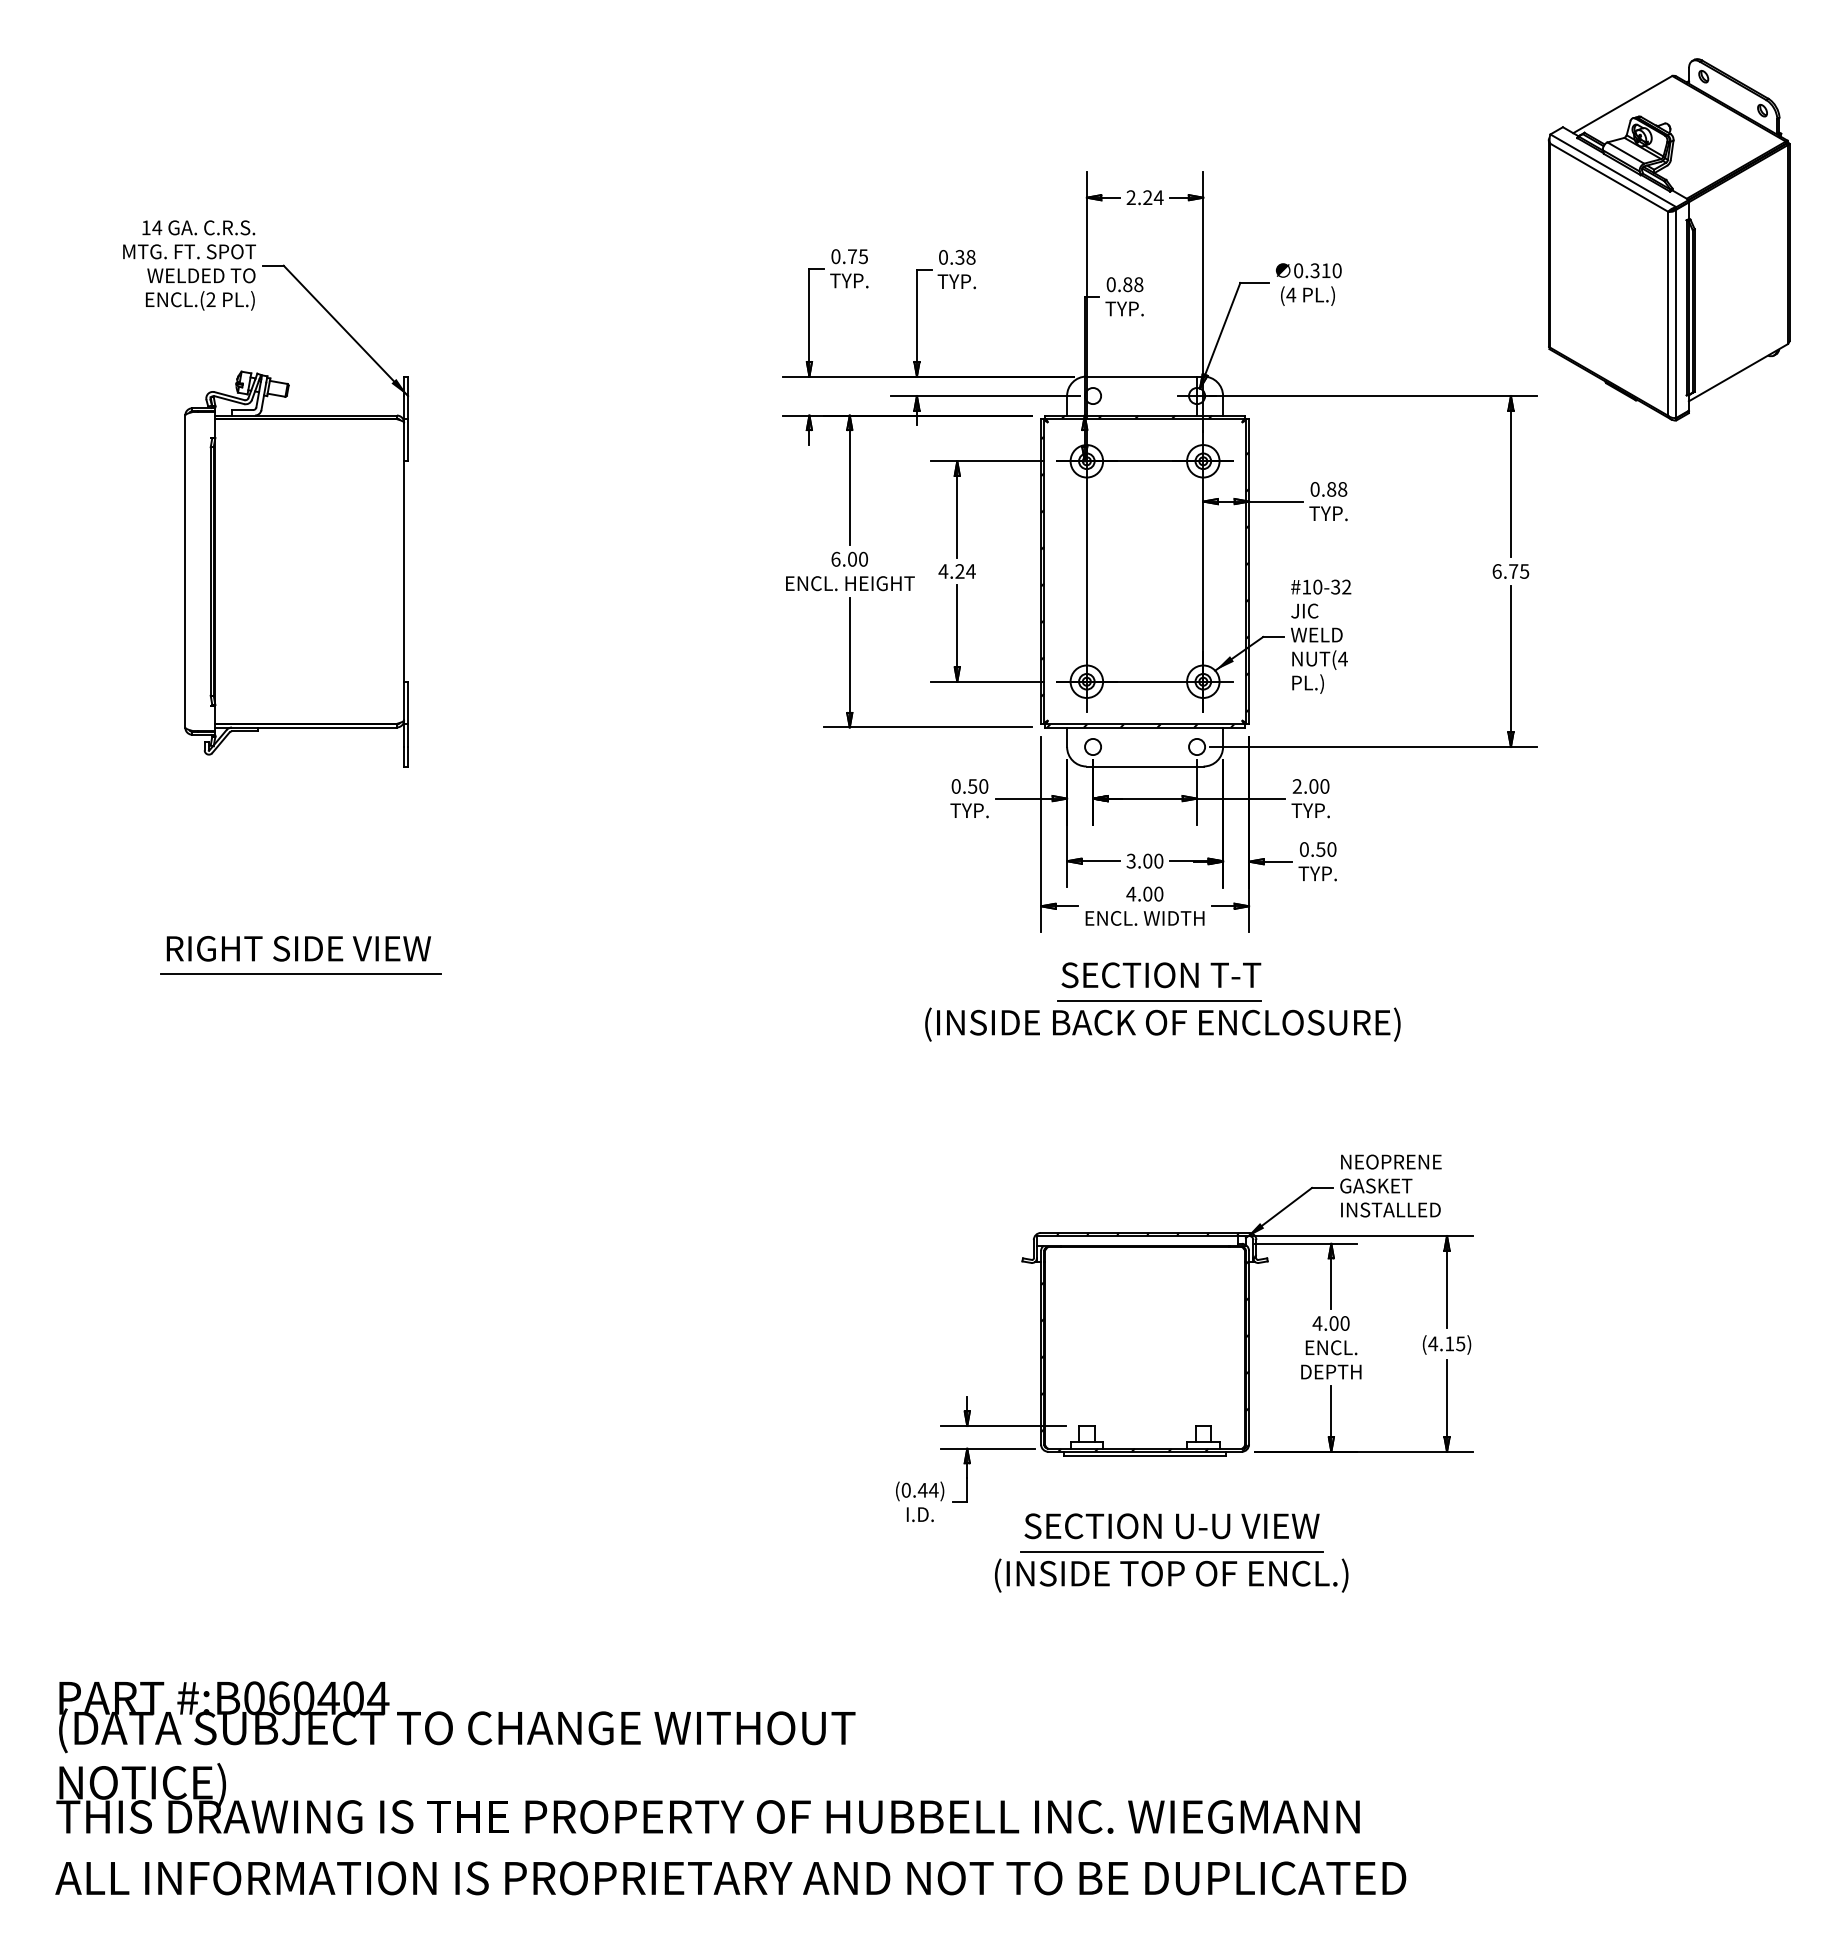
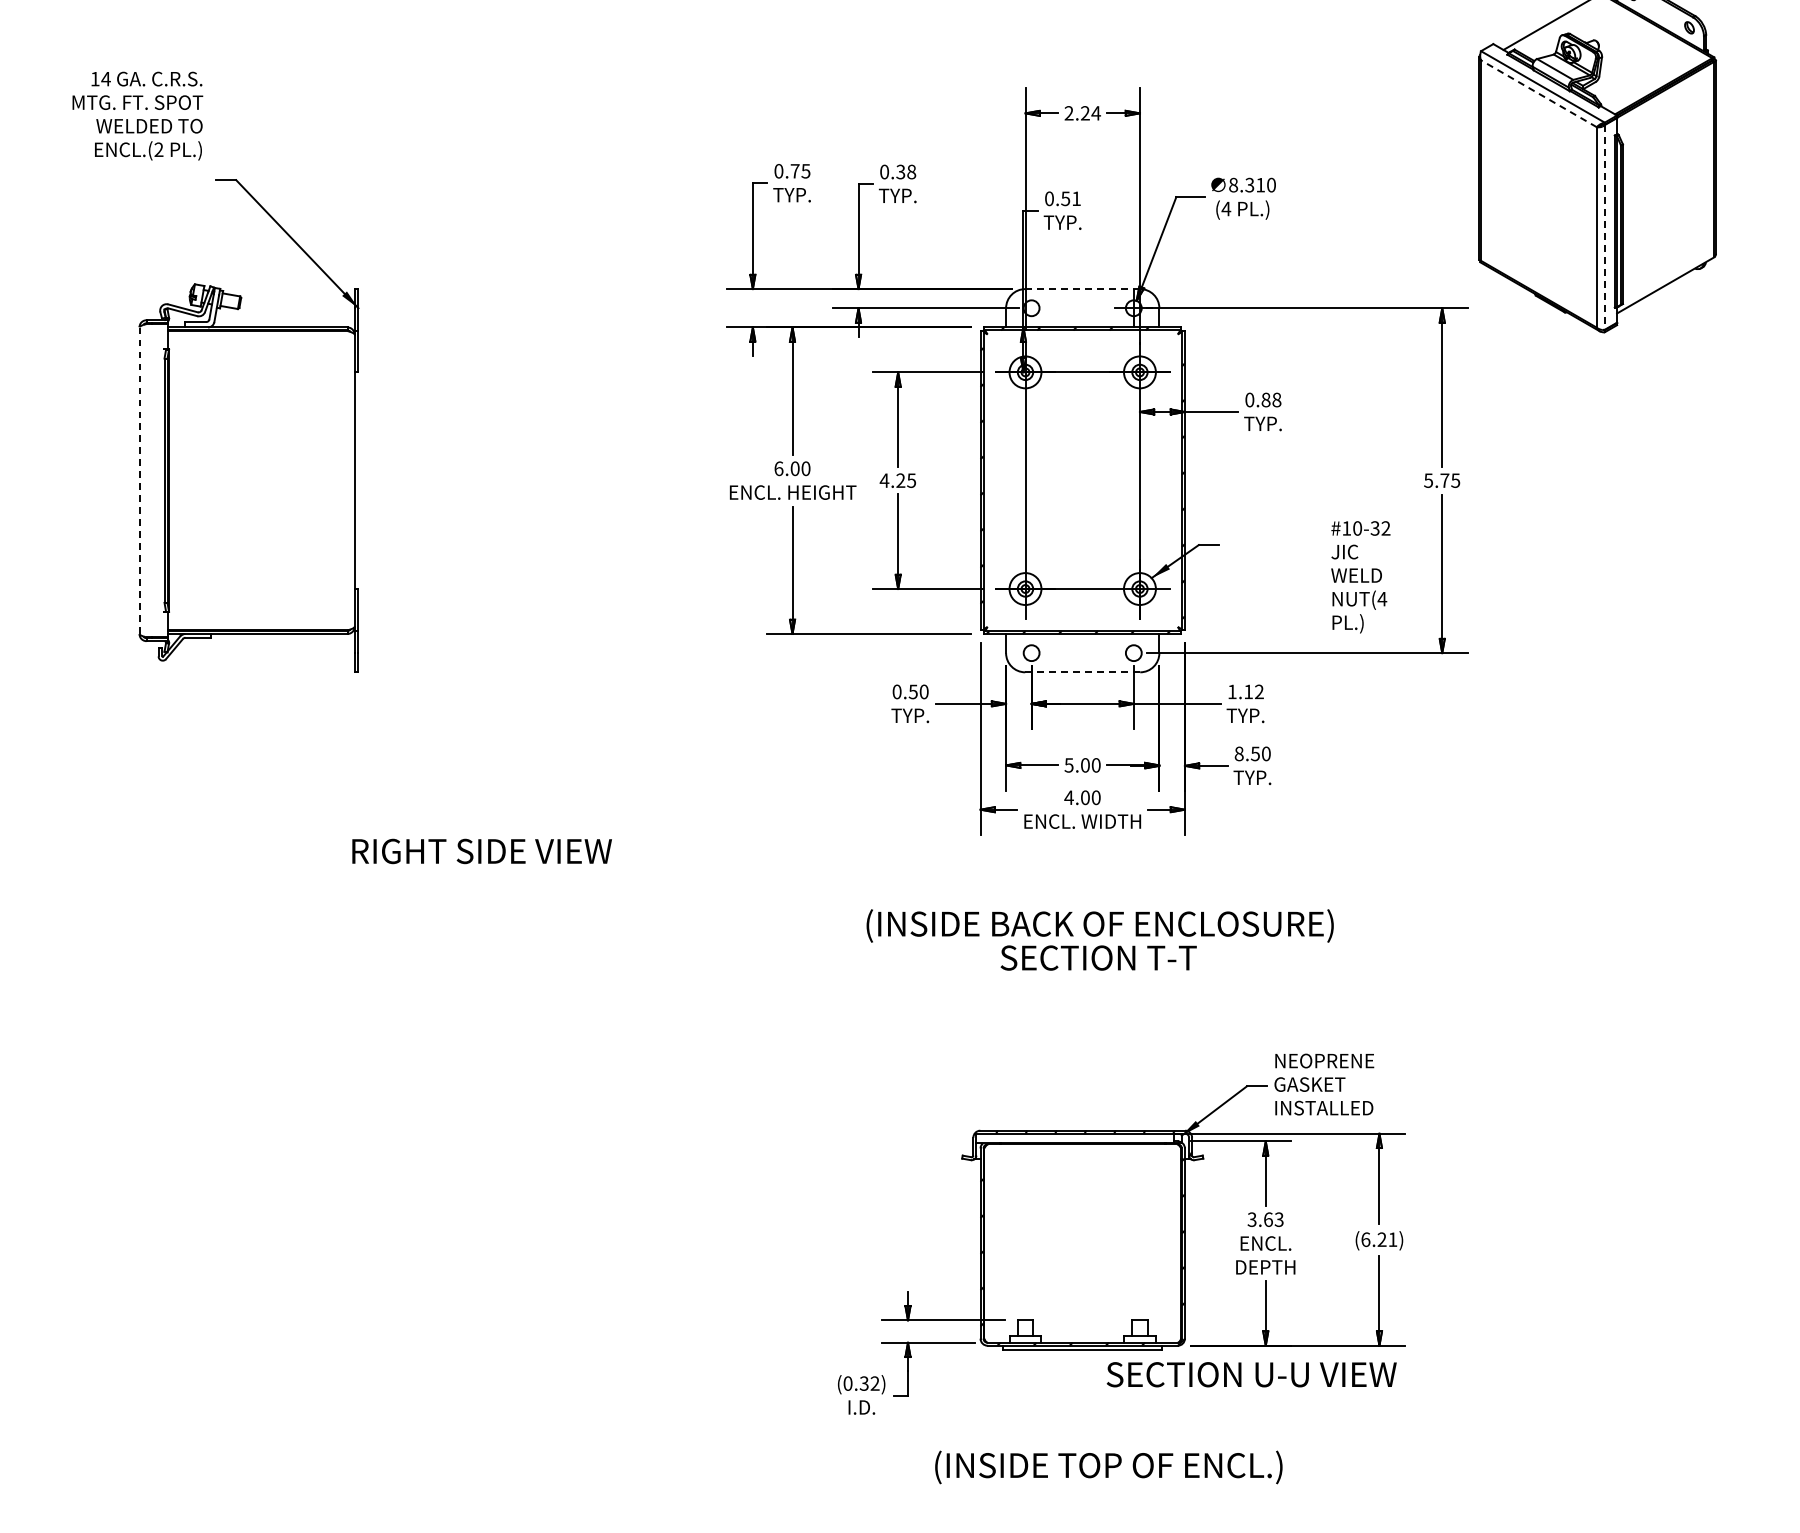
line: (1608, 177) -> (1538, 93), solid -> dashed
text: (189, 265) -> (137, 116), moved
text: (1298, 270) -> (1233, 184), 0.310 -> 8.310
text: (1133, 284) -> (1071, 198), 0.88 -> 0.51
line: (1676, 314) -> (1604, 228), solid -> dashed
line: (1145, 376) -> (1083, 289), solid -> dashed
line: (185, 571) -> (139, 480), solid -> dashed
text: (970, 571) -> (911, 480), 4.24 -> 4.25
text: (1496, 571) -> (1428, 480), 6.75 -> 5.75
text: (1321, 636) -> (1361, 576), moved
line: (1144, 766) -> (1082, 672), solid -> dashed
text: (1310, 786) -> (1245, 691), 2.00 -> 1.12
text: (1303, 849) -> (1238, 753), 0.50 -> 8.50
text: (1131, 860) -> (1069, 764), 3.00 -> 5.00
text: (298, 948) -> (481, 851), moved
line: (300, 974) -> (252, 876), removed
text: (1161, 975) -> (1098, 958), moved
line: (1159, 1000) -> (1096, 902), removed
text: (1330, 1323) -> (1264, 1219), 4.00 -> 3.63
text: (1446, 1343) -> (1378, 1239), (4.15) -> (6.21)
text: (927, 1489) -> (868, 1382), (0.44) -> (0.32)
text: (1171, 1526) -> (1251, 1374), moved
line: (1171, 1551) -> (1108, 1443), removed

